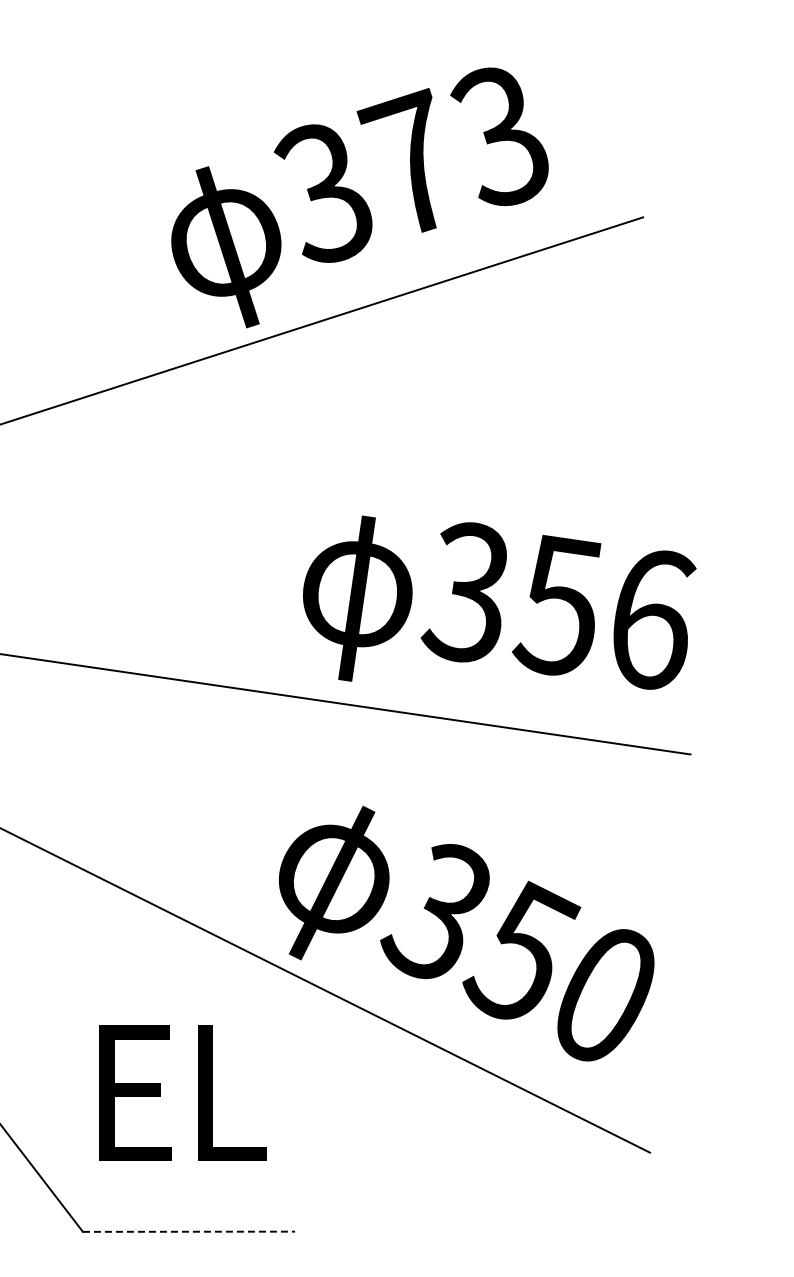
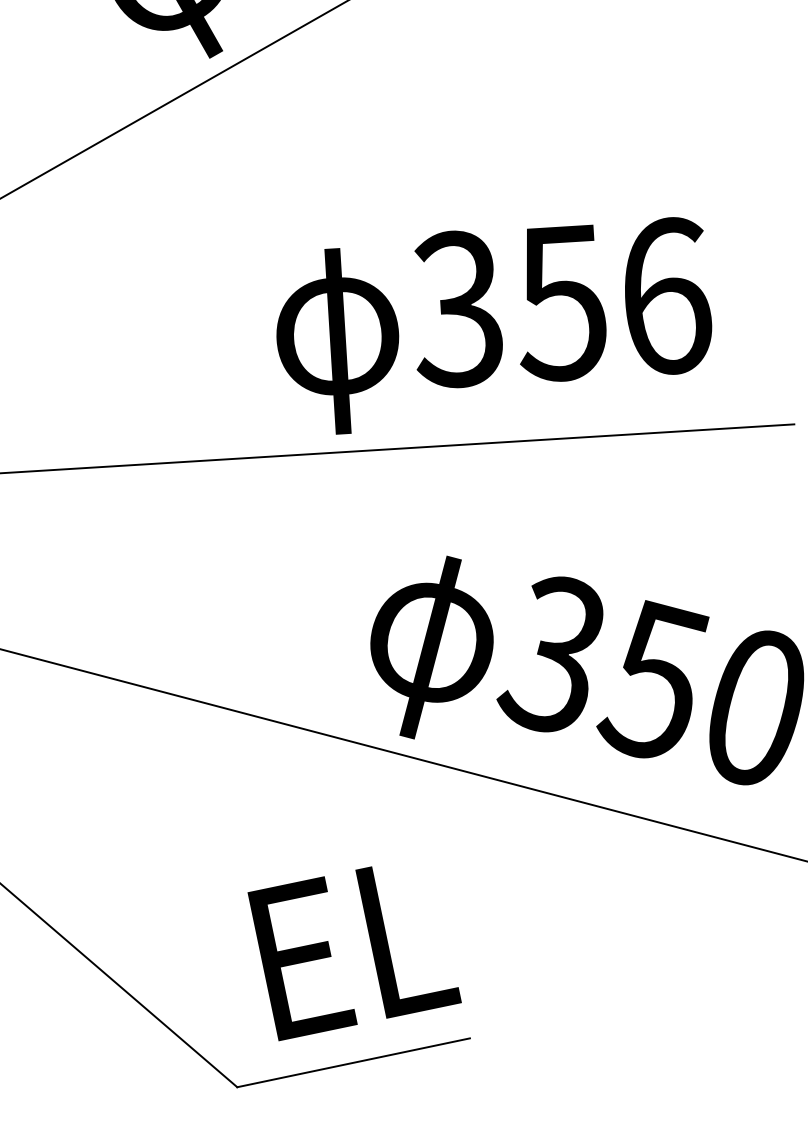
text: (499, 602) -> (495, 312), moved
text: (182, 1092) -> (353, 946), moved
line: (189, 1231) -> (354, 1062), dashed -> solid

